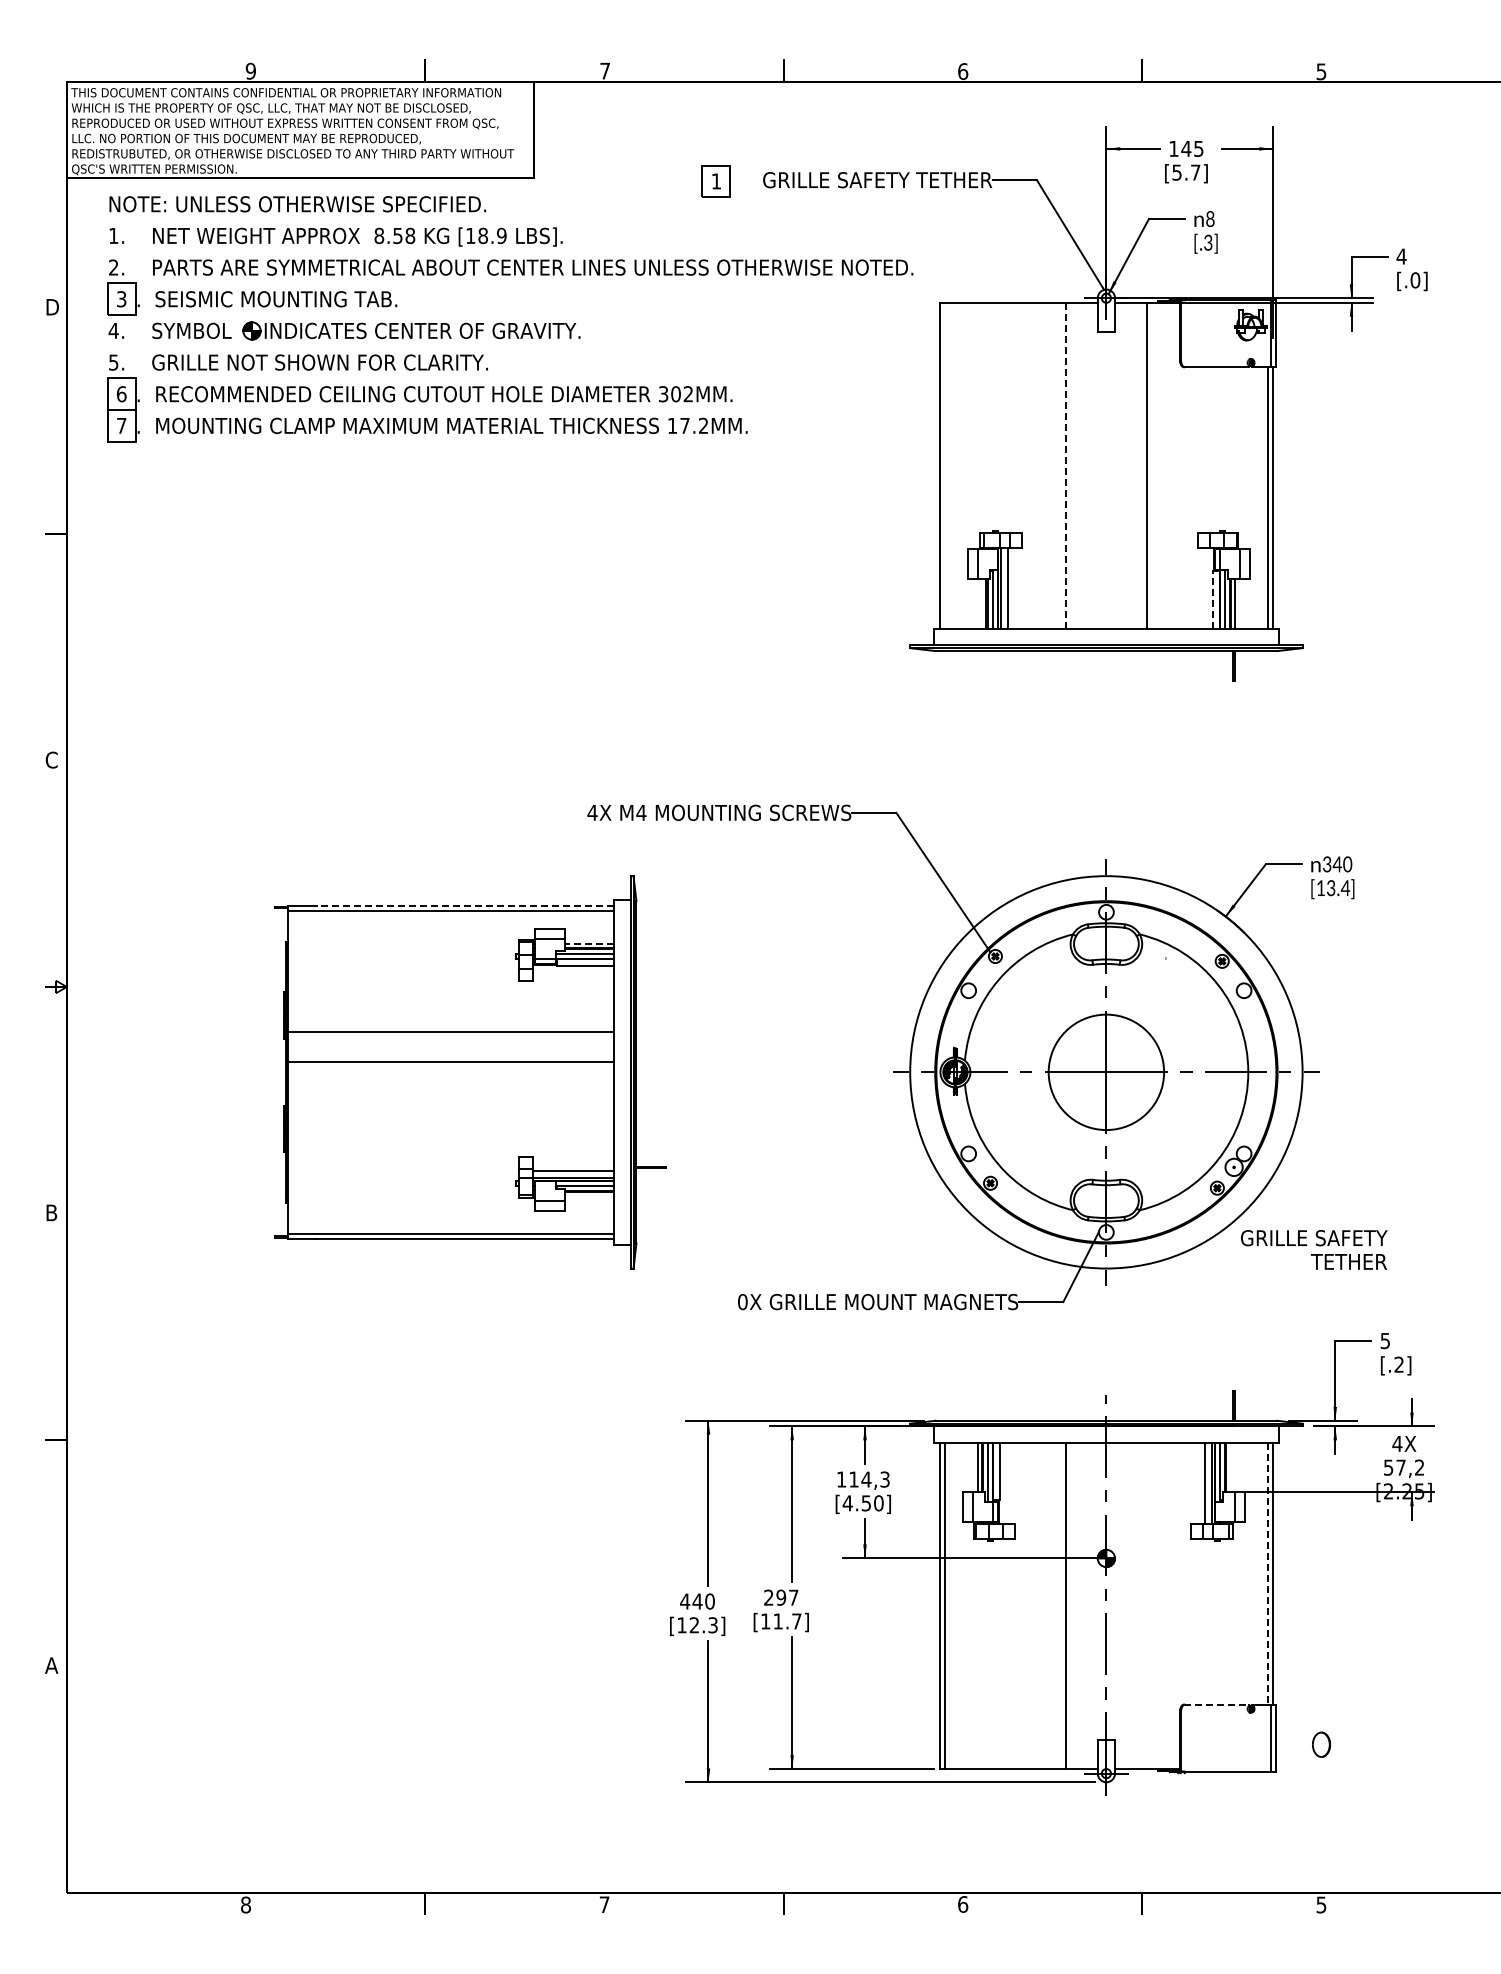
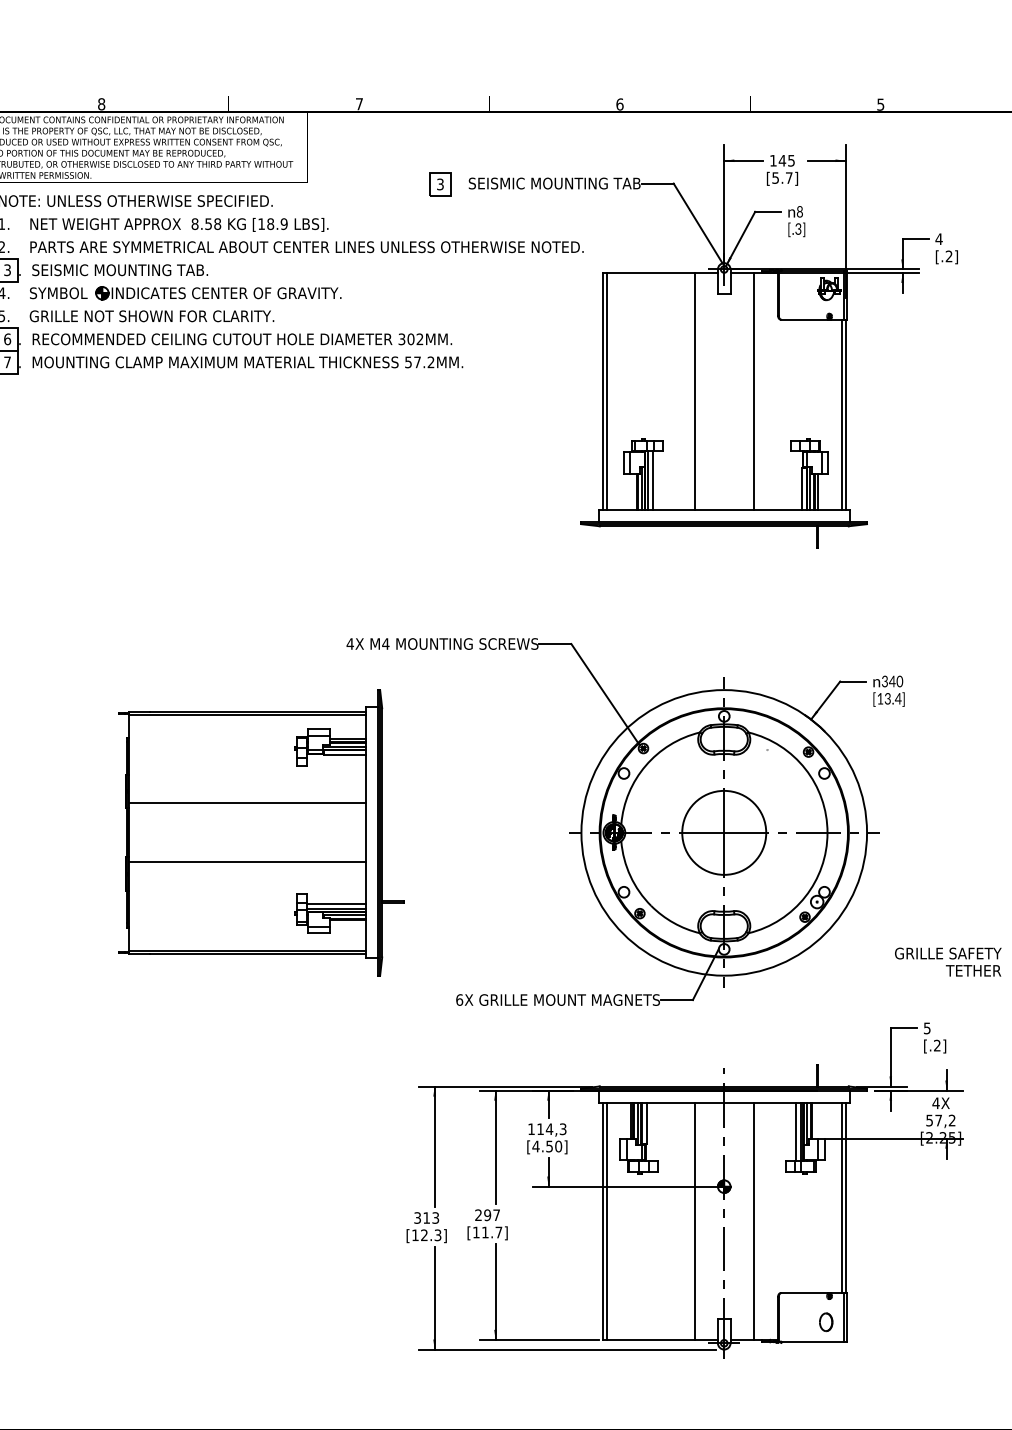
text: (250, 71) -> (101, 104), 9 -> 8
text: (873, 180) -> (554, 183), GRILLE SAFETY TETHER -> SEISMIC MOUNTING TAB
text: (716, 181) -> (440, 184), 1 -> 3
text: (1415, 280) -> (949, 256), [.0] -> [.2]
text: (672, 426) -> (408, 362), 17.2MM. -> 57.2MM.
line: (944, 465) -> (606, 391), added
line: (1065, 465) -> (694, 391), dashed -> solid
line: (1212, 600) -> (801, 489), dashed -> solid
line: (465, 905) -> (257, 711), dashed -> solid
line: (589, 943) -> (348, 739), dashed -> solid
line: (451, 1062) -> (247, 862), moved
text: (1314, 1249) -> (948, 961), moved
text: (742, 1301) -> (459, 999), 0X -> 6X
line: (1268, 1573) -> (842, 1197), dashed -> solid
text: (697, 1601) -> (426, 1217), 440 -> 313
line: (1147, 1605) -> (754, 1220), added
line: (1216, 1704) -> (804, 1292), dashed -> solid
part: (1321, 1744) -> (826, 1322), moved

